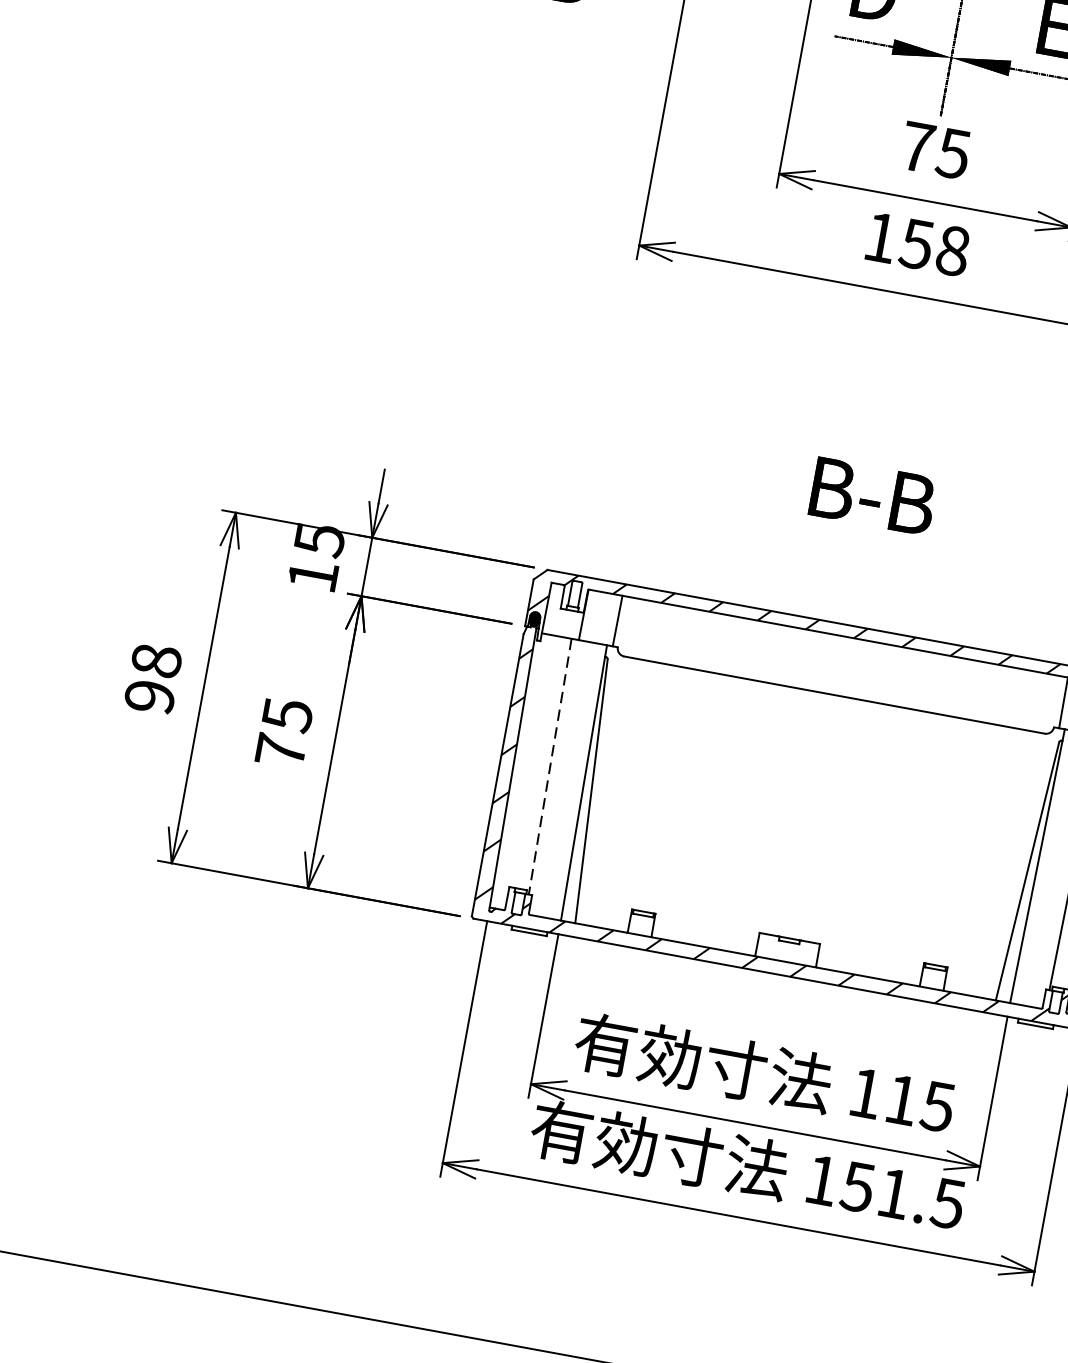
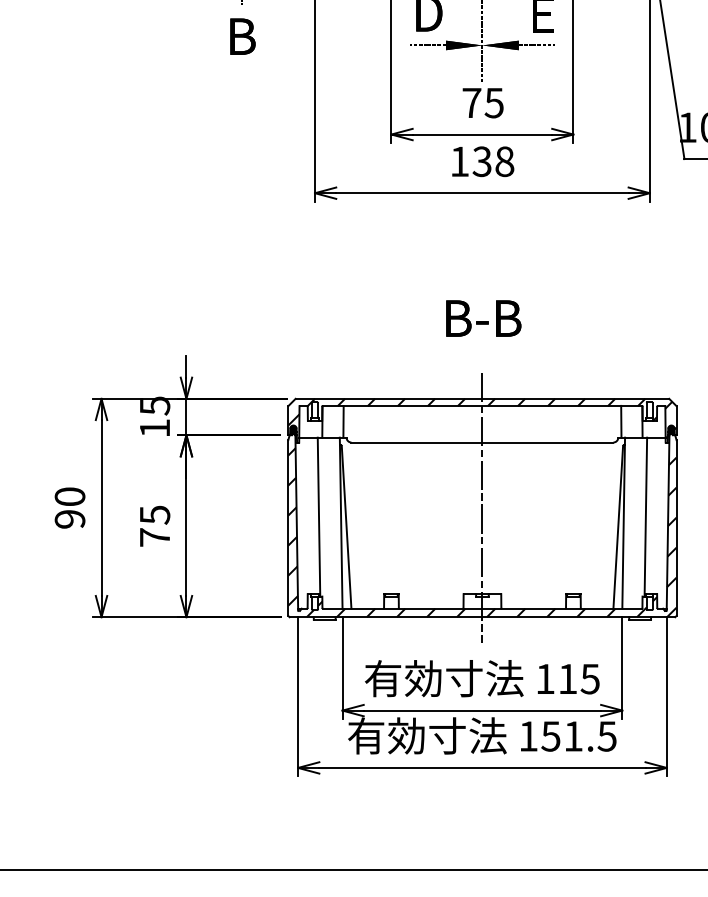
text: (915, 243) -> (481, 161), 158 -> 138
text: (155, 660) -> (69, 496), 98 -> 90
line: (550, 767) -> (319, 517), dashed -> solid
line: (815, 799) -> (482, 507), added

